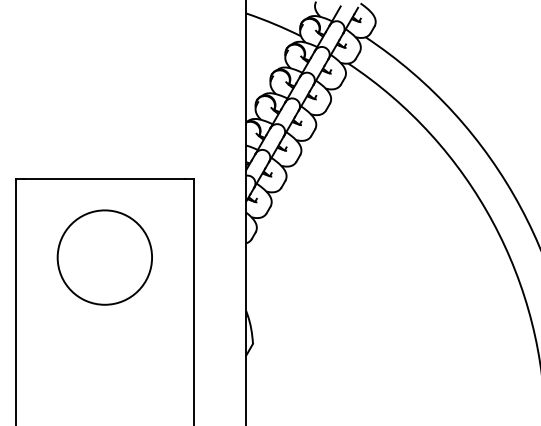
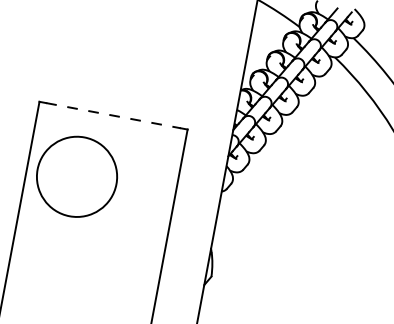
line: (104, 178) -> (113, 115), solid -> dashed
circle: (104, 257) -> (76, 176), moved

